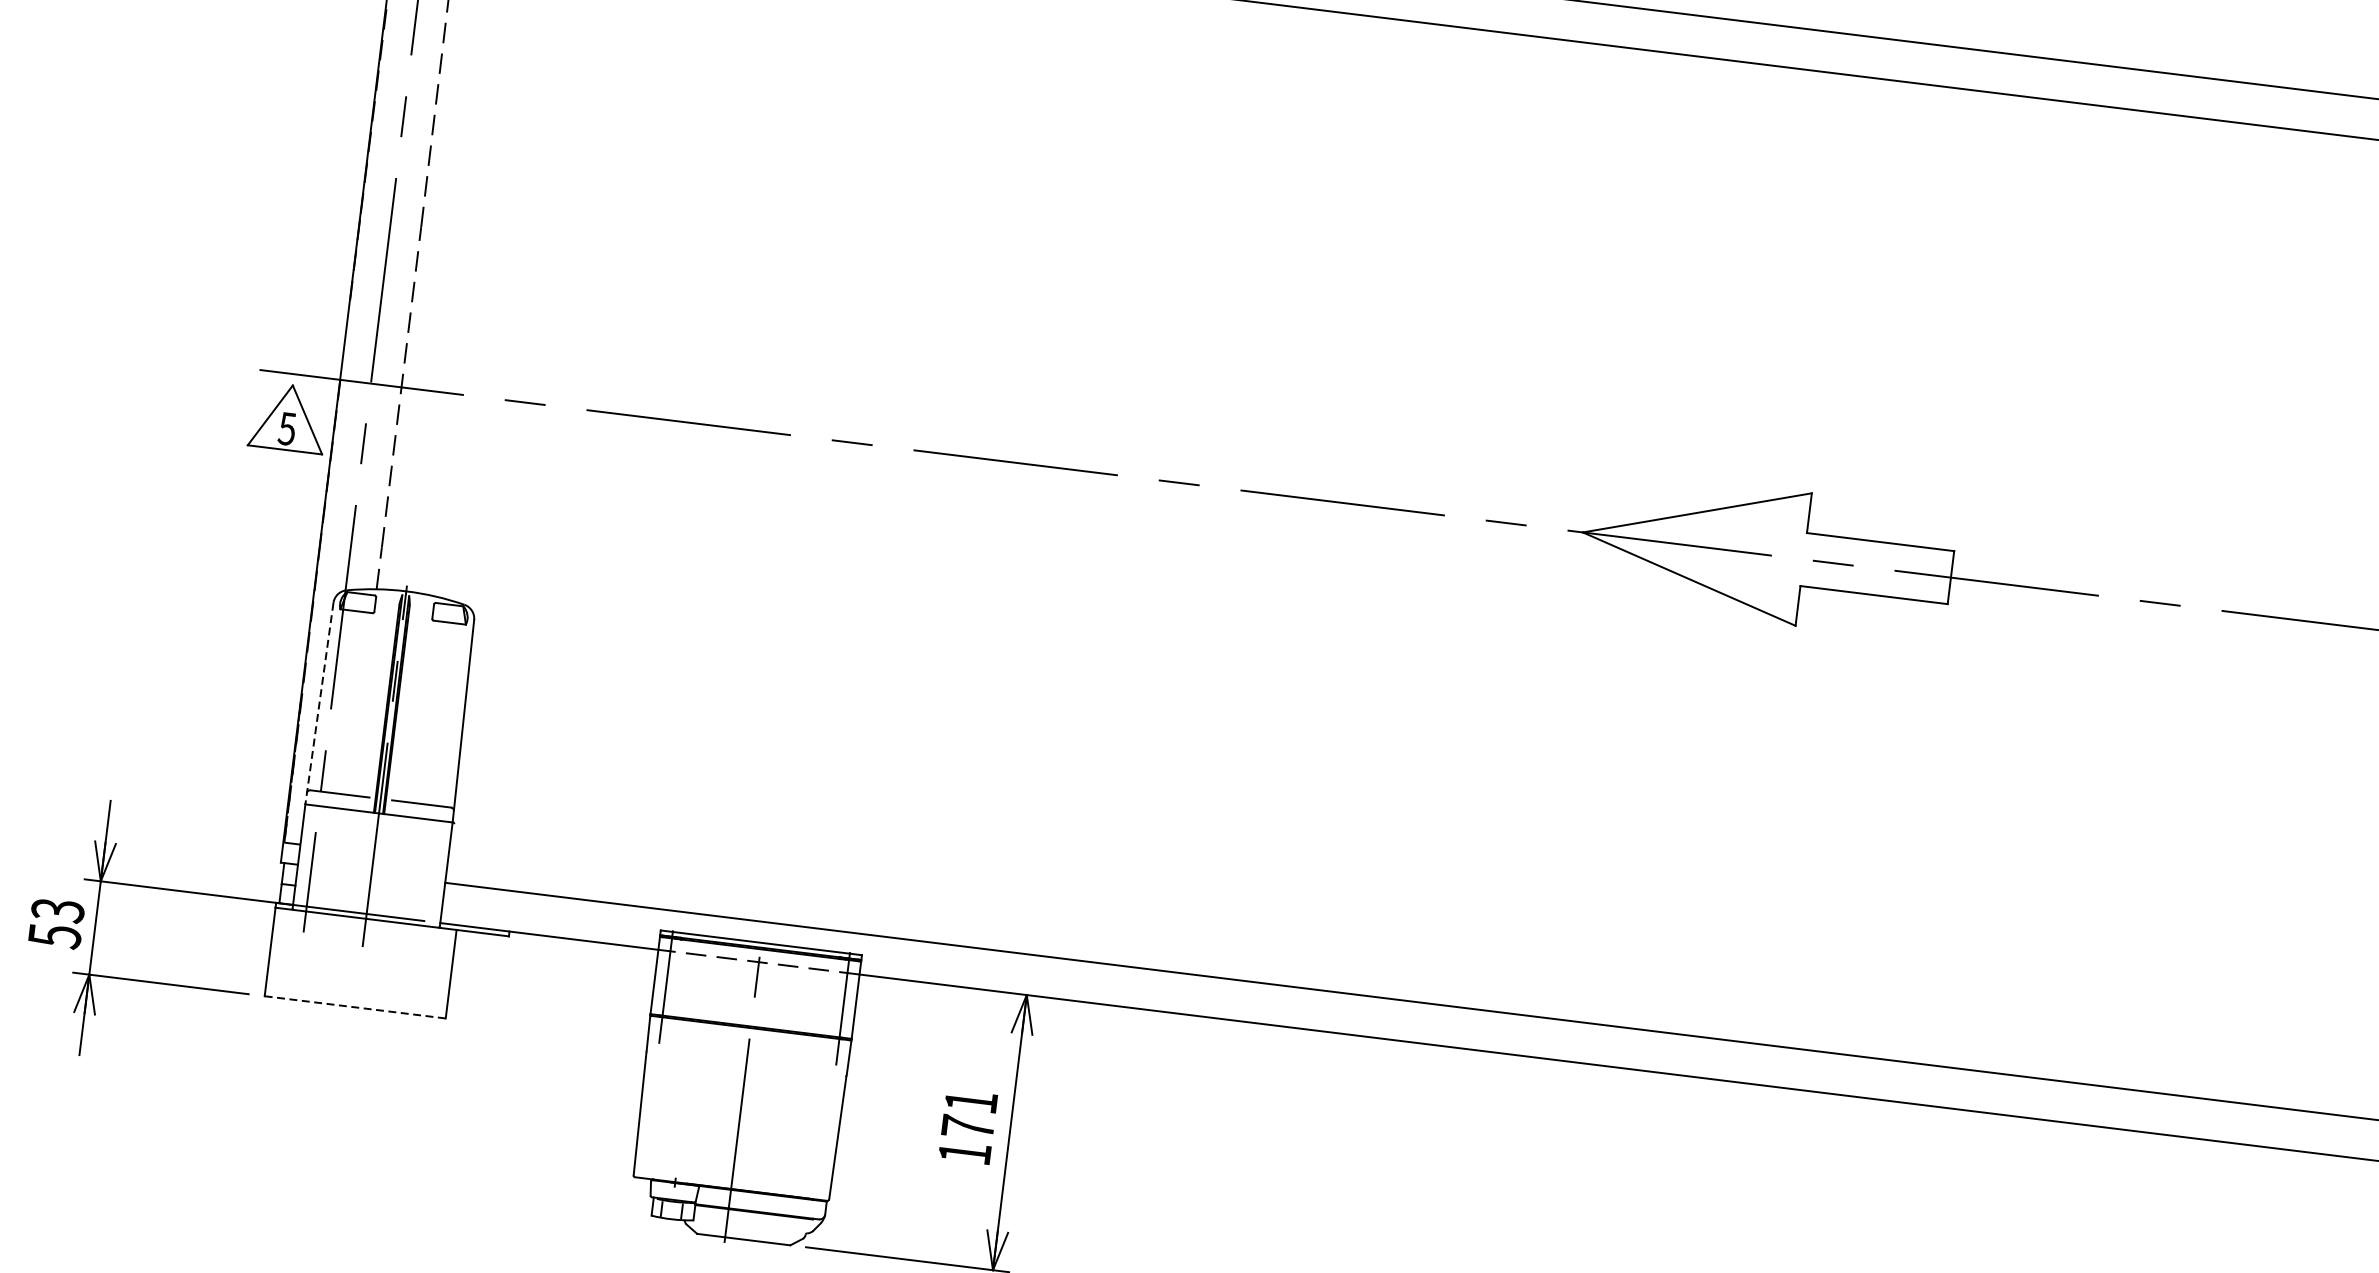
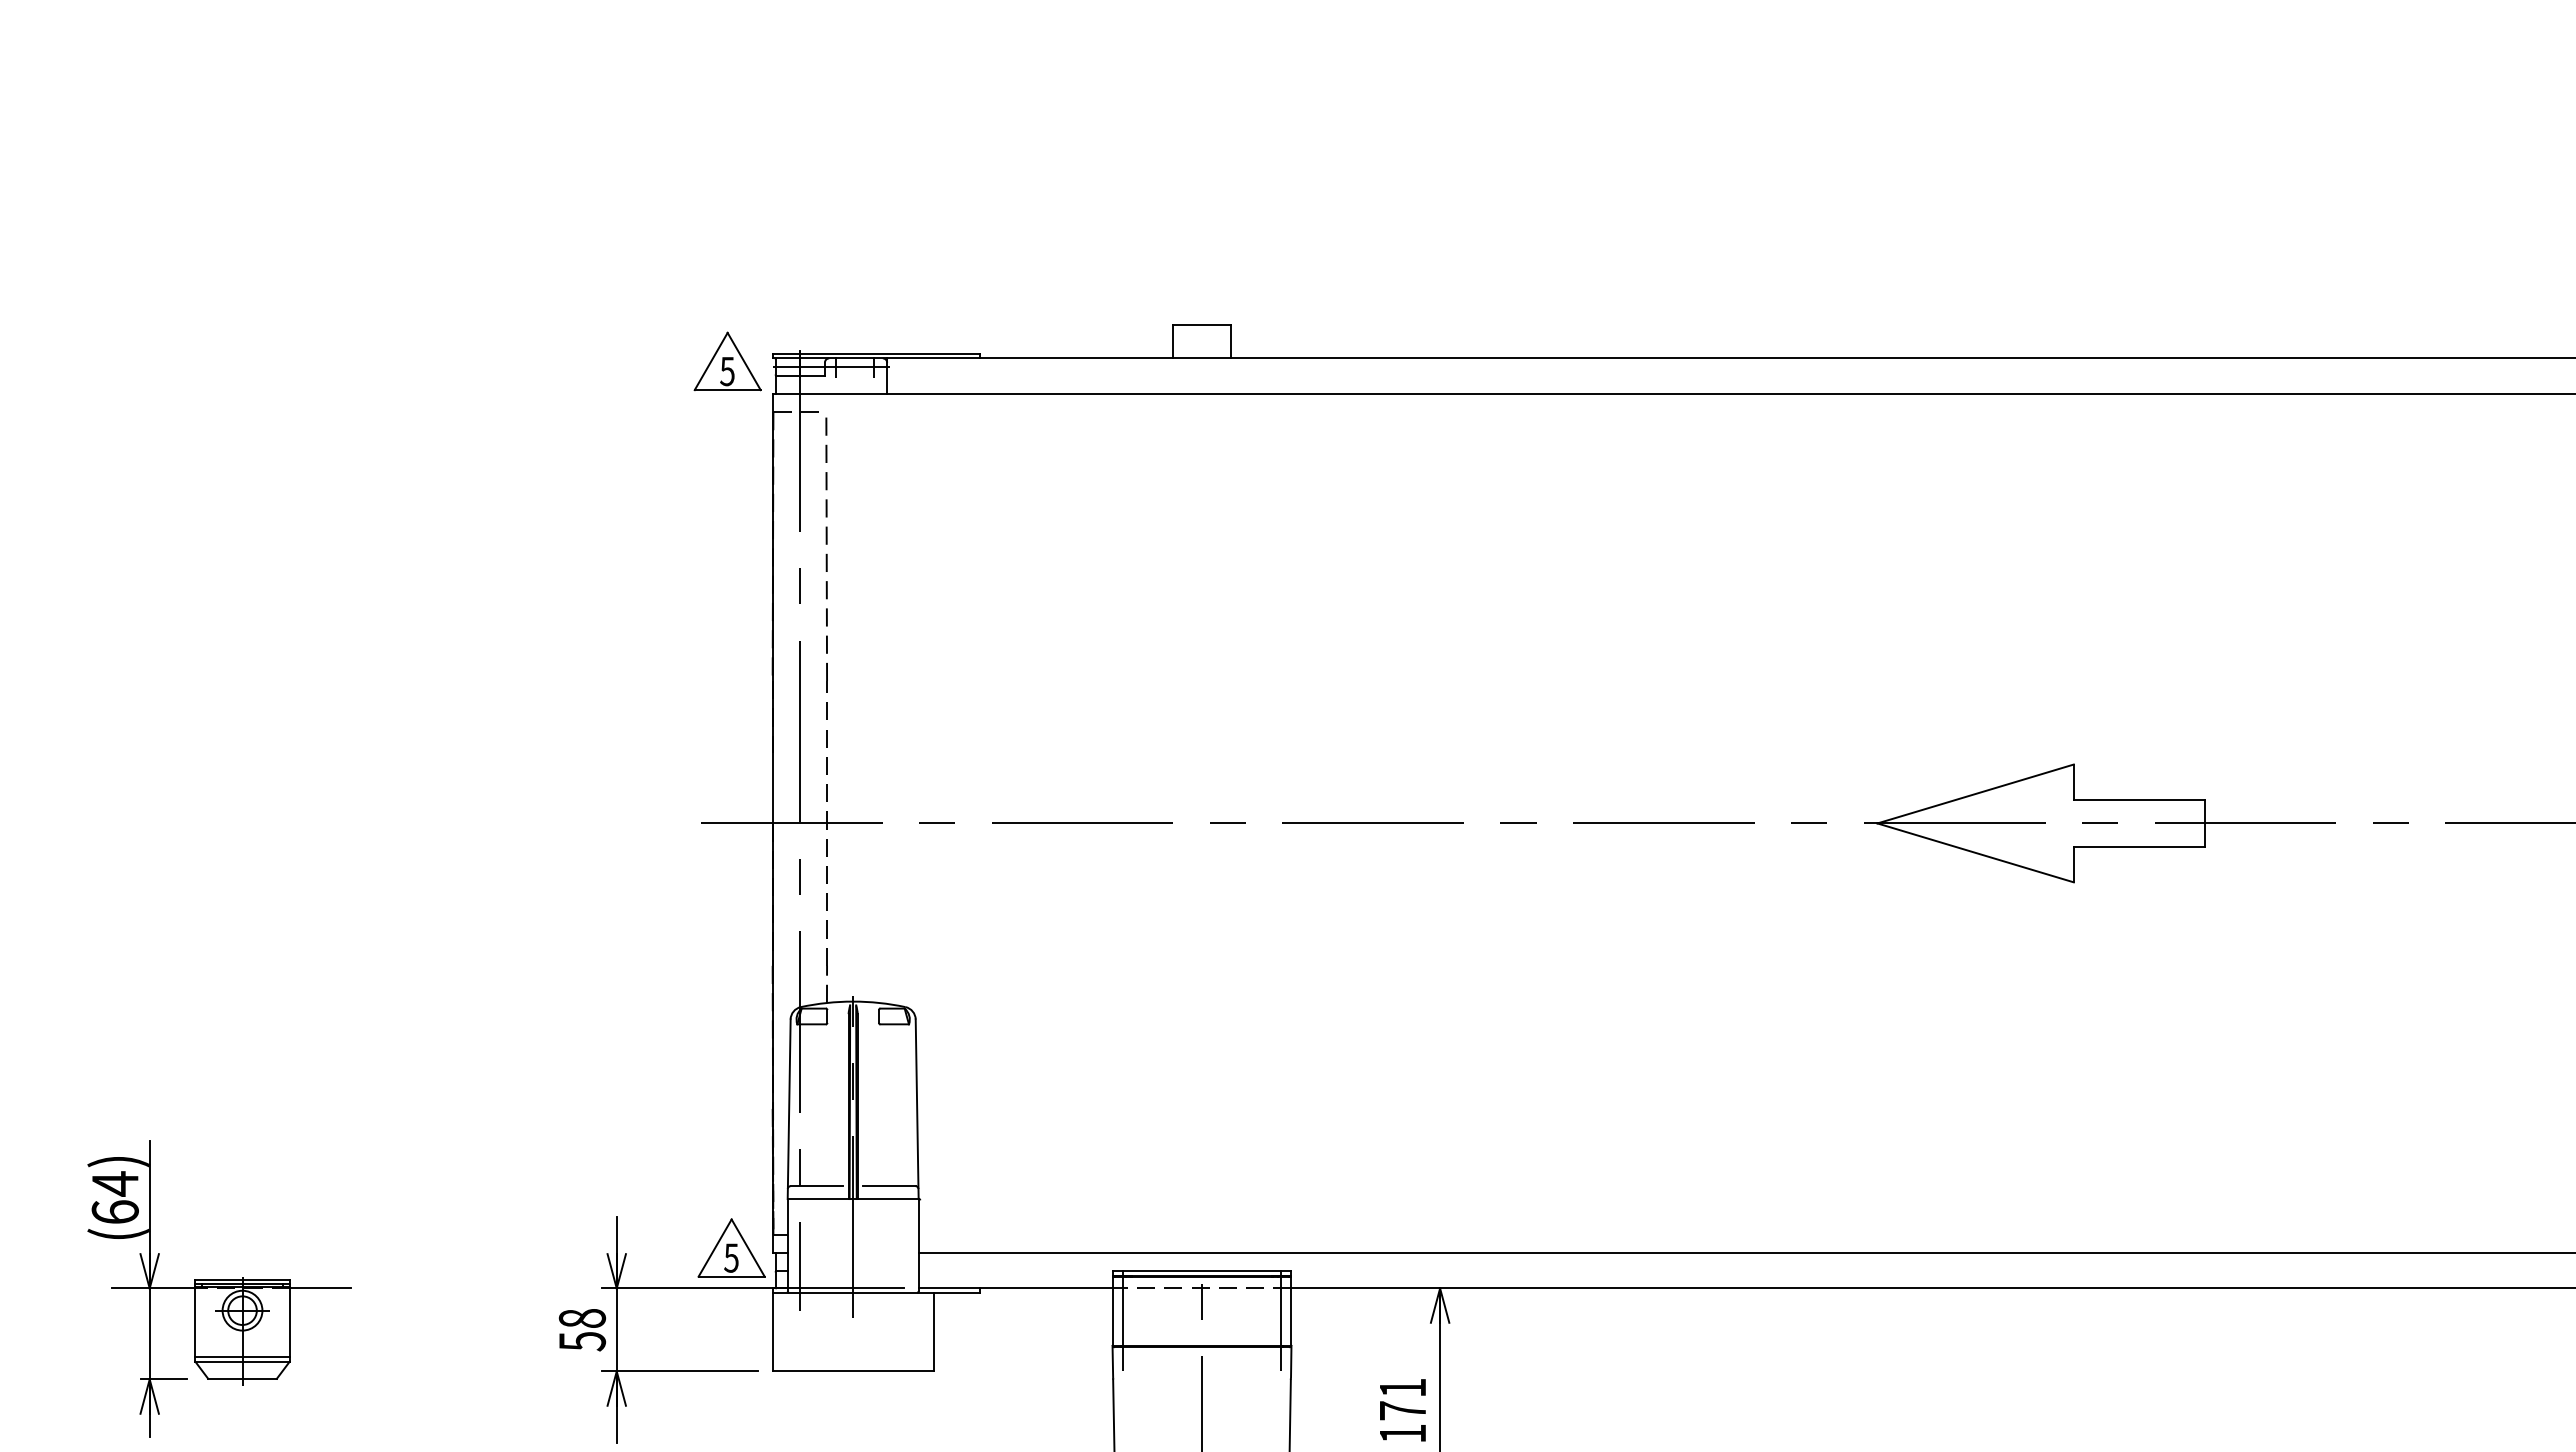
part: (288, 416) -> (731, 1247), moved
line: (319, 703) -> (789, 1109), dashed -> solid
text: (56, 910) -> (581, 1318), 53 -> 58
line: (355, 1007) -> (853, 1371), dashed -> solid

